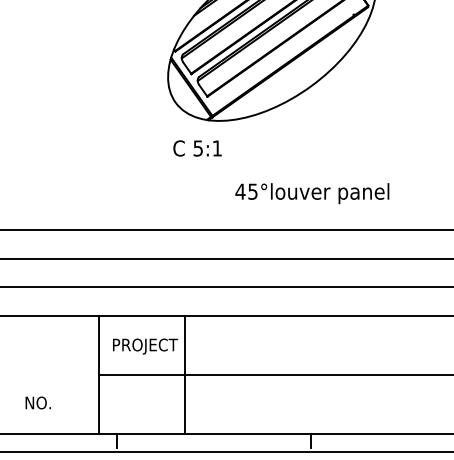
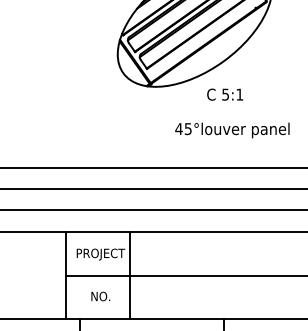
text: (197, 148) -> (225, 94), moved
text: (312, 193) -> (232, 130), moved
text: (37, 402) -> (100, 296), moved

